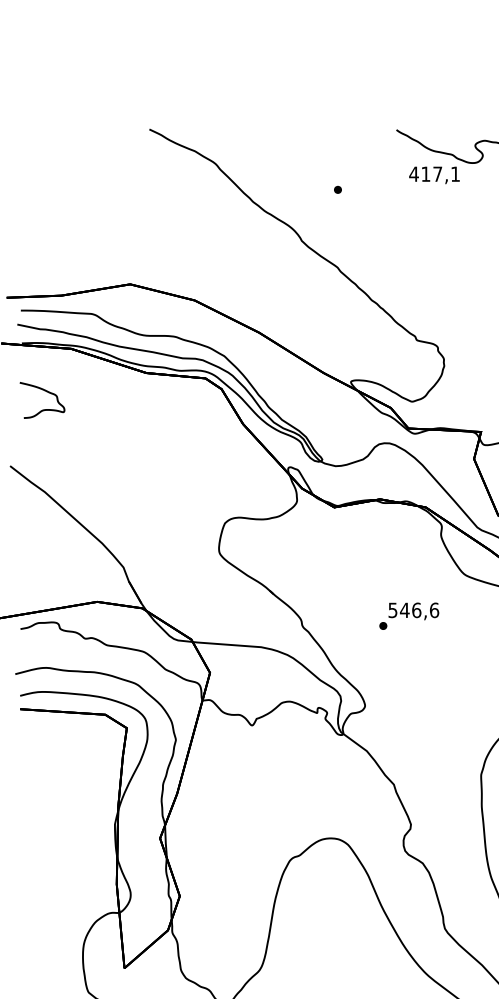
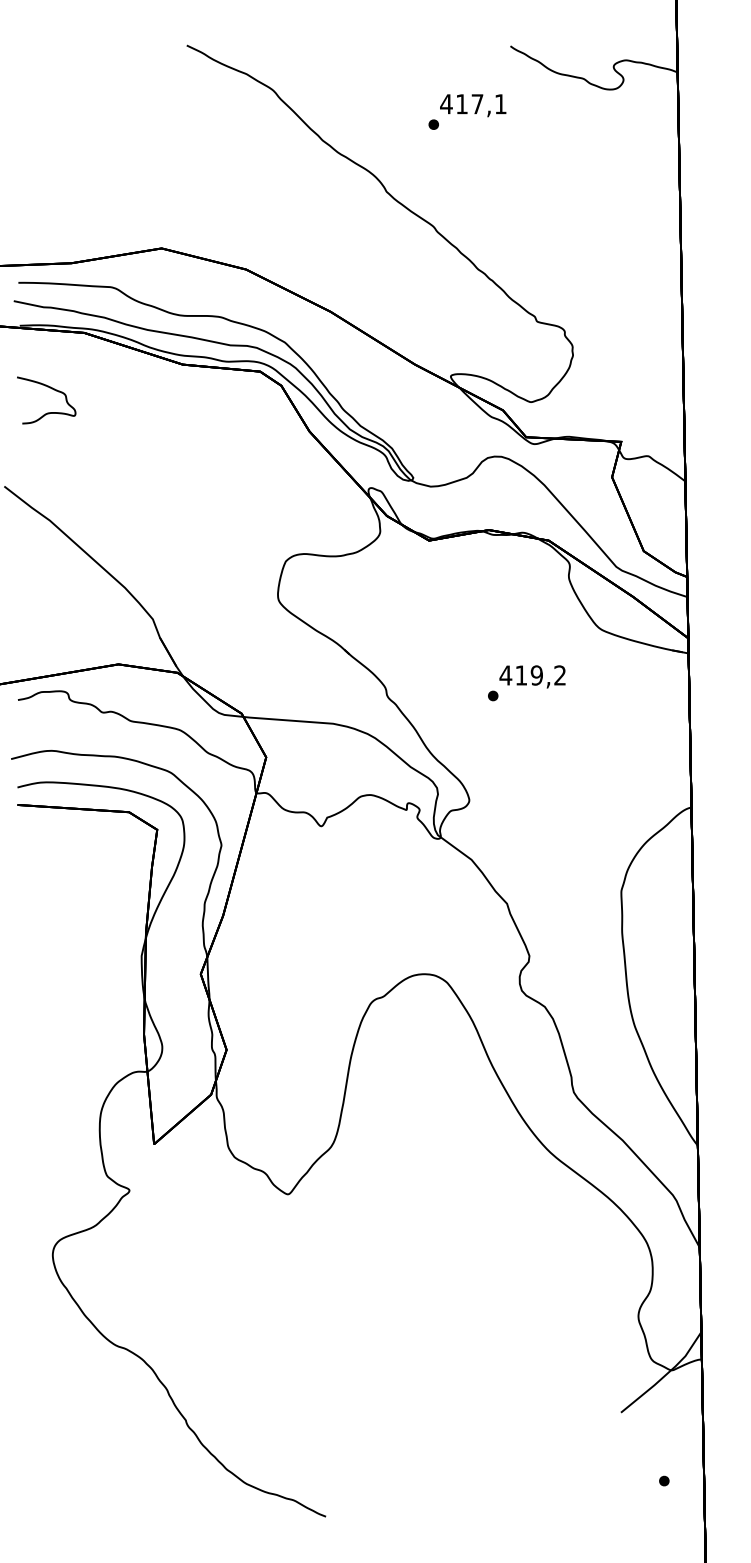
text: (434, 175) -> (473, 105), moved
text: (413, 610) -> (532, 675), 546,6 -> 419,2

